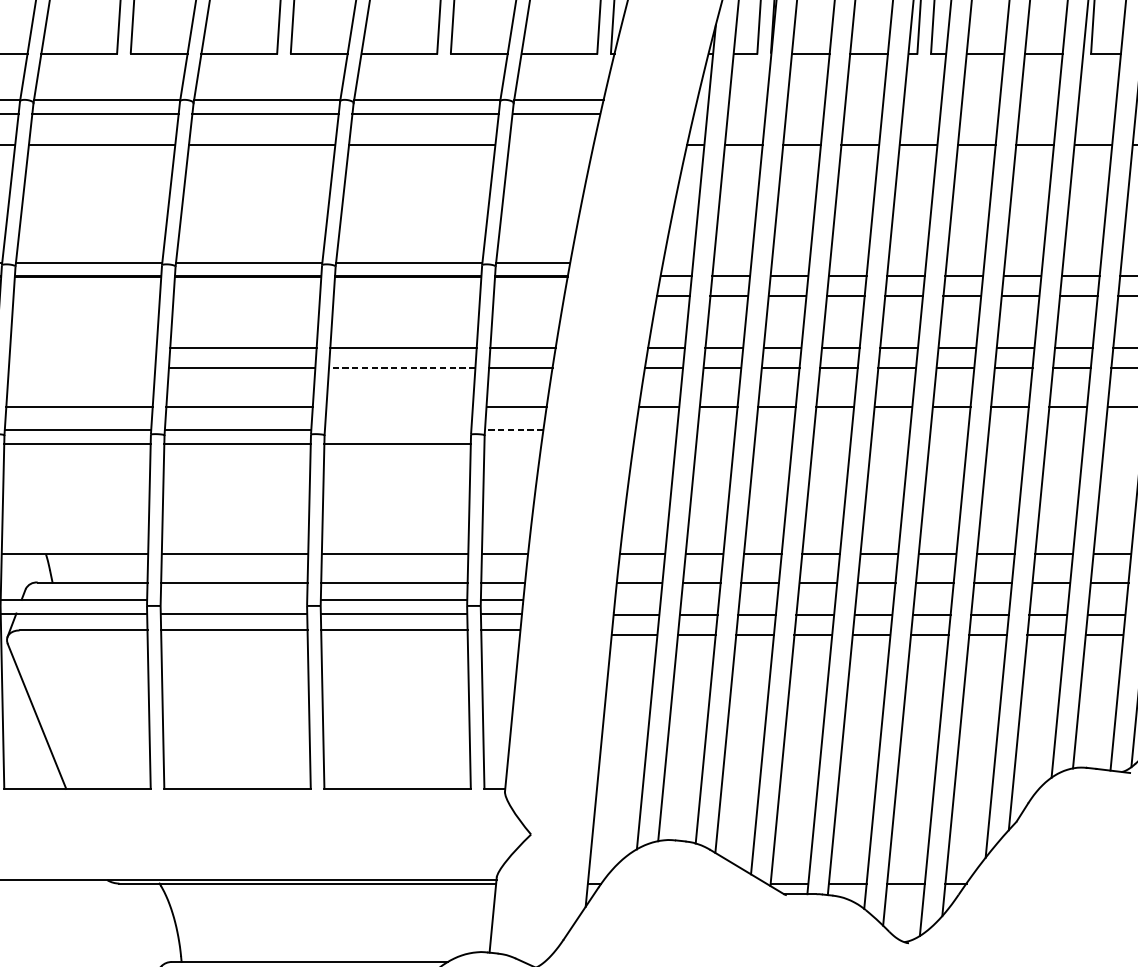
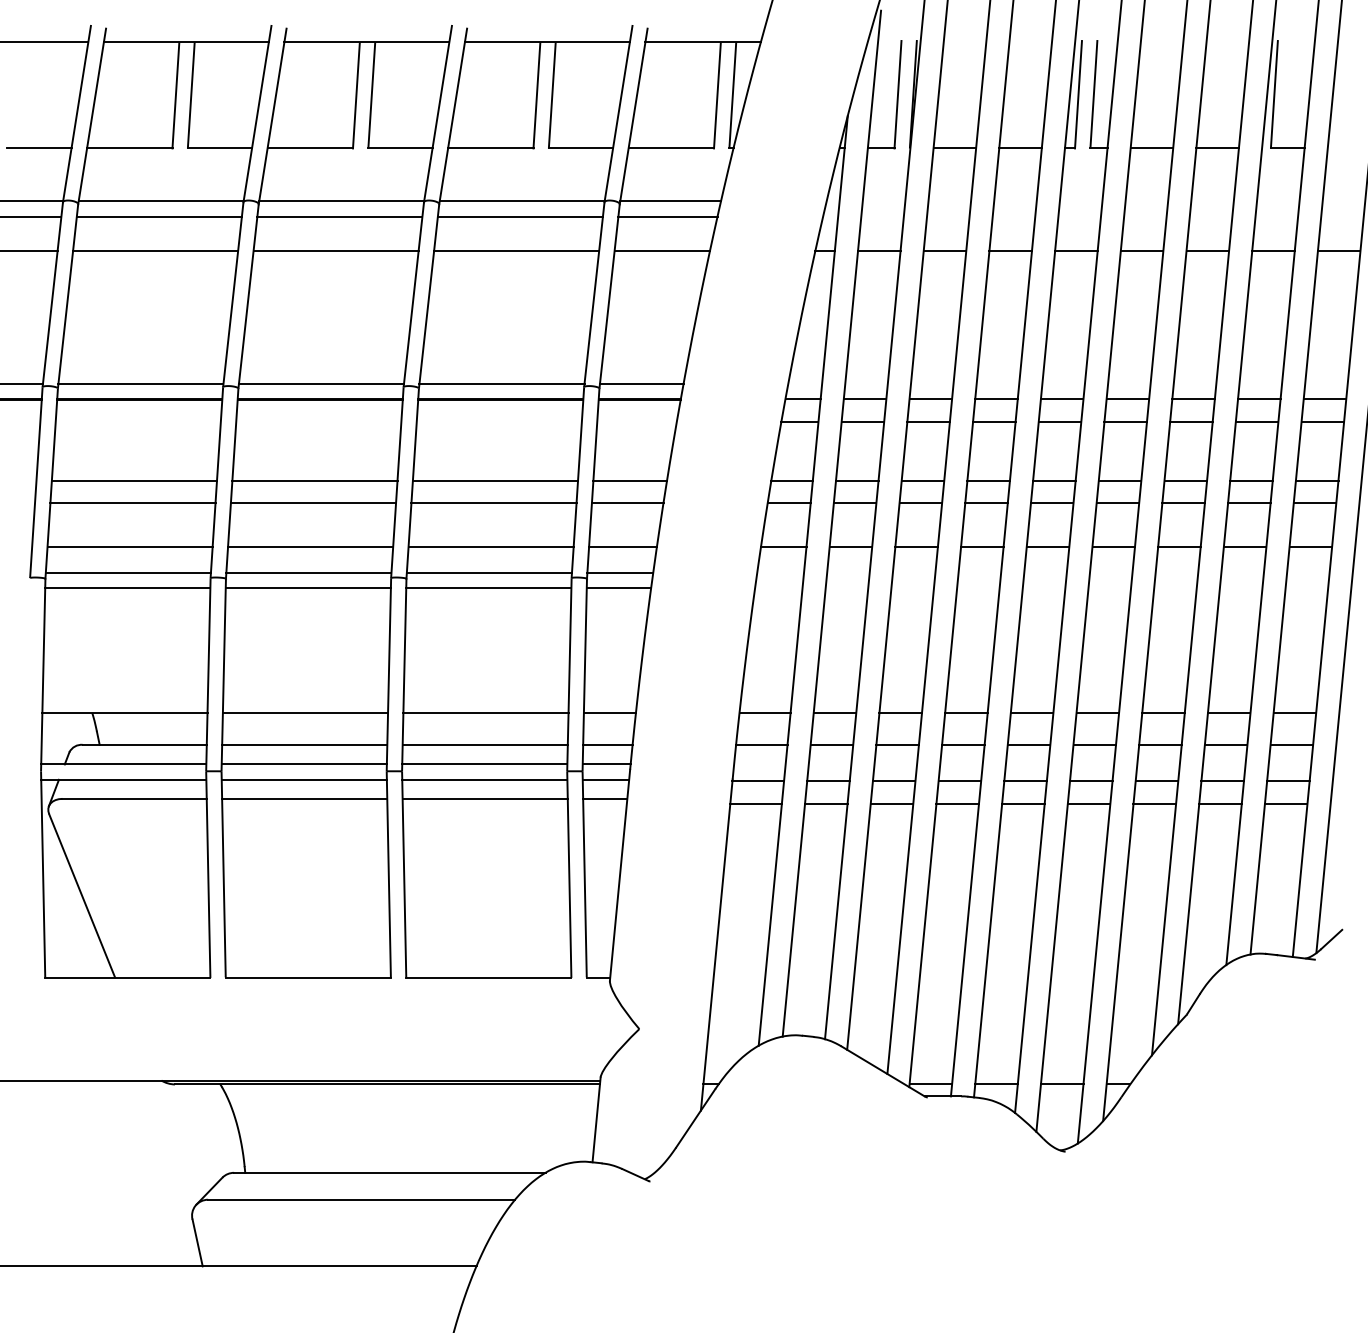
line: (550, 145) -> (661, 251), added
line: (83, 348) -> (134, 480), added
line: (81, 368) -> (132, 503), added
line: (401, 368) -> (493, 503), dashed -> solid
line: (399, 406) -> (490, 546), added
line: (397, 429) -> (488, 572), added
line: (514, 429) -> (620, 572), dashed -> solid
line: (512, 443) -> (618, 588), added
line: (233, 599) -> (303, 764), added

